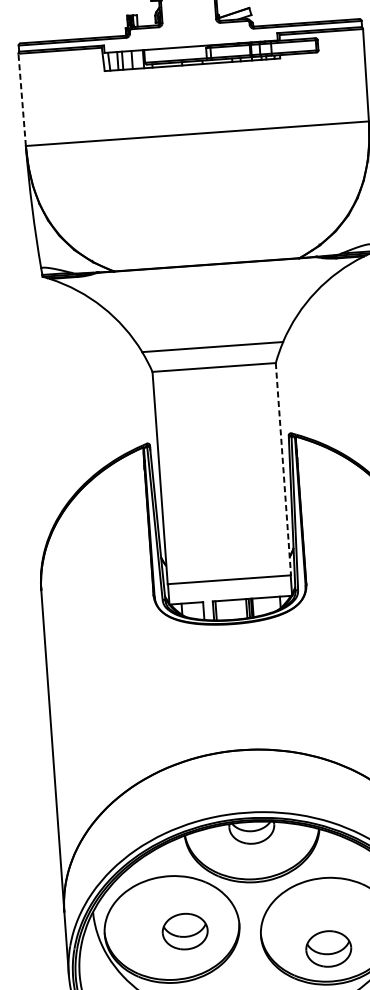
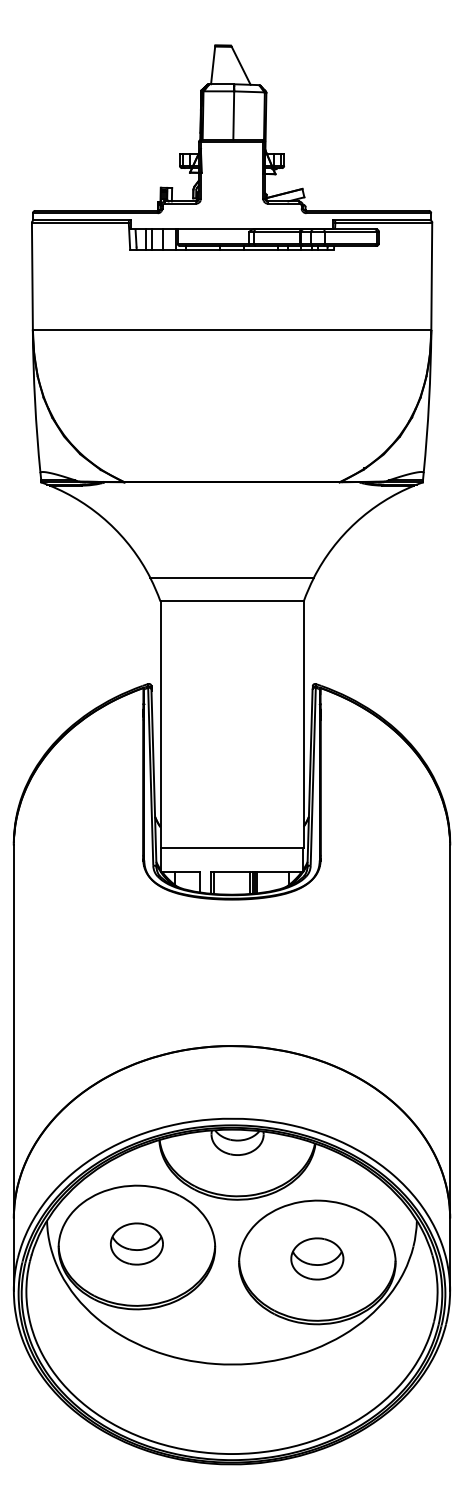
line: (22, 100) -> (32, 276), dashed -> solid
line: (283, 469) -> (303, 725), dashed -> solid
part: (184, 931) -> (136, 1243), moved
part: (328, 948) -> (317, 1258), moved

